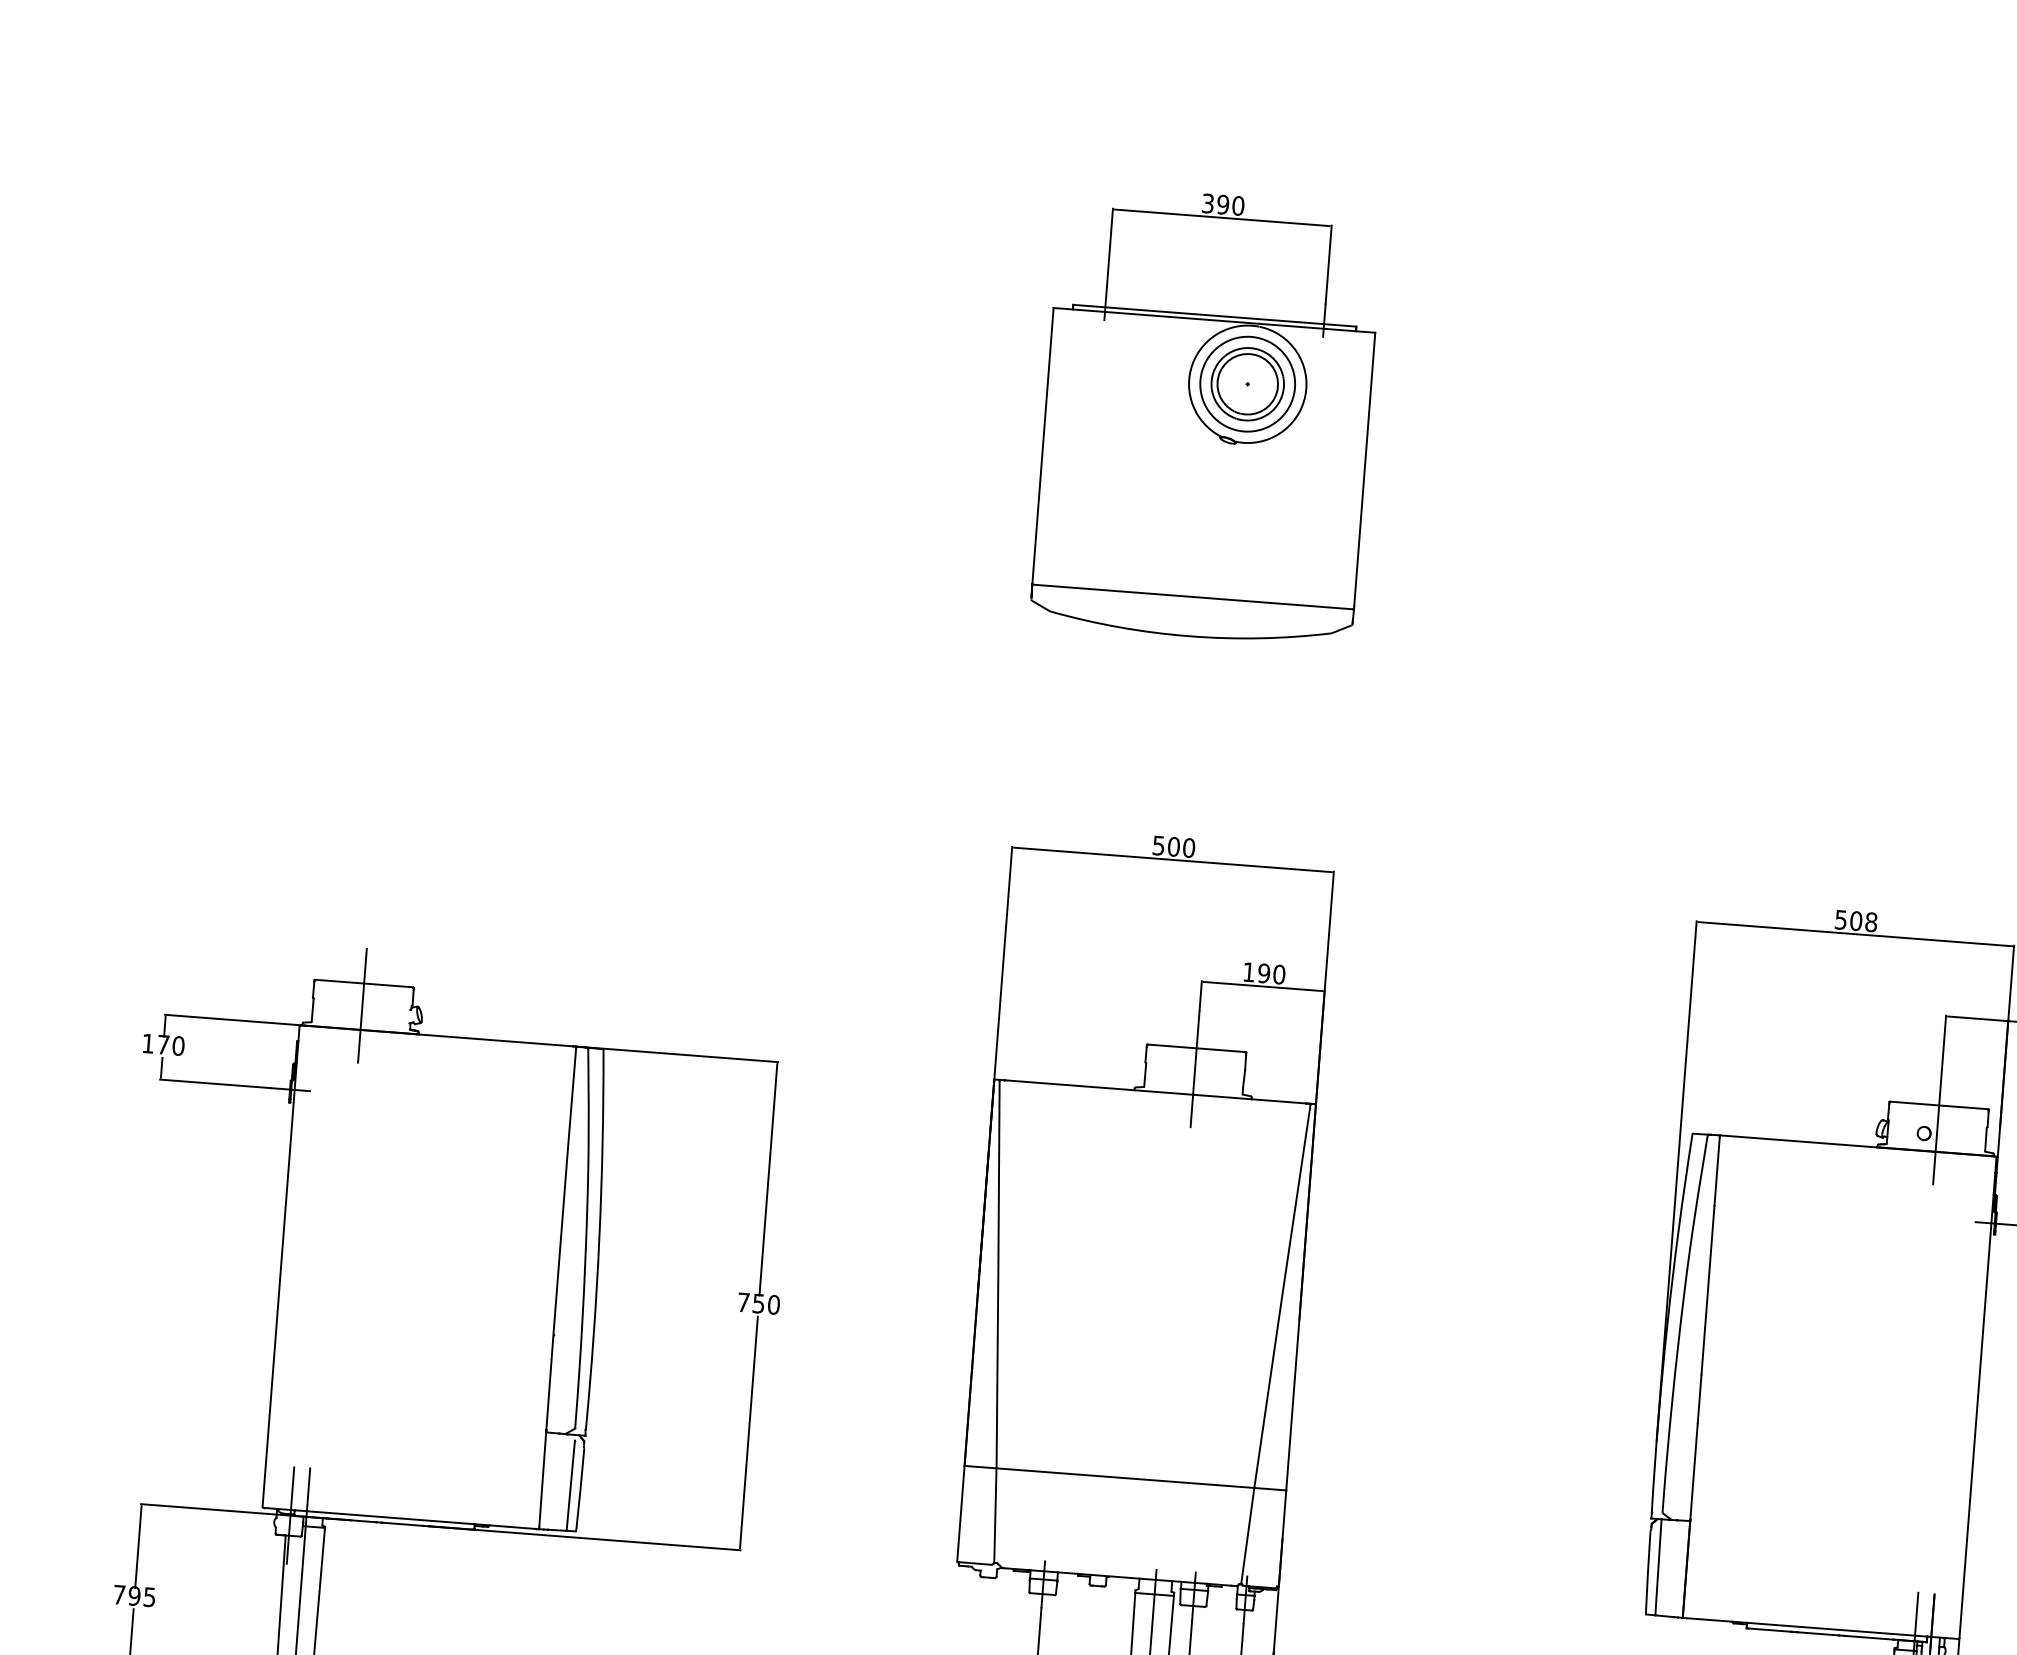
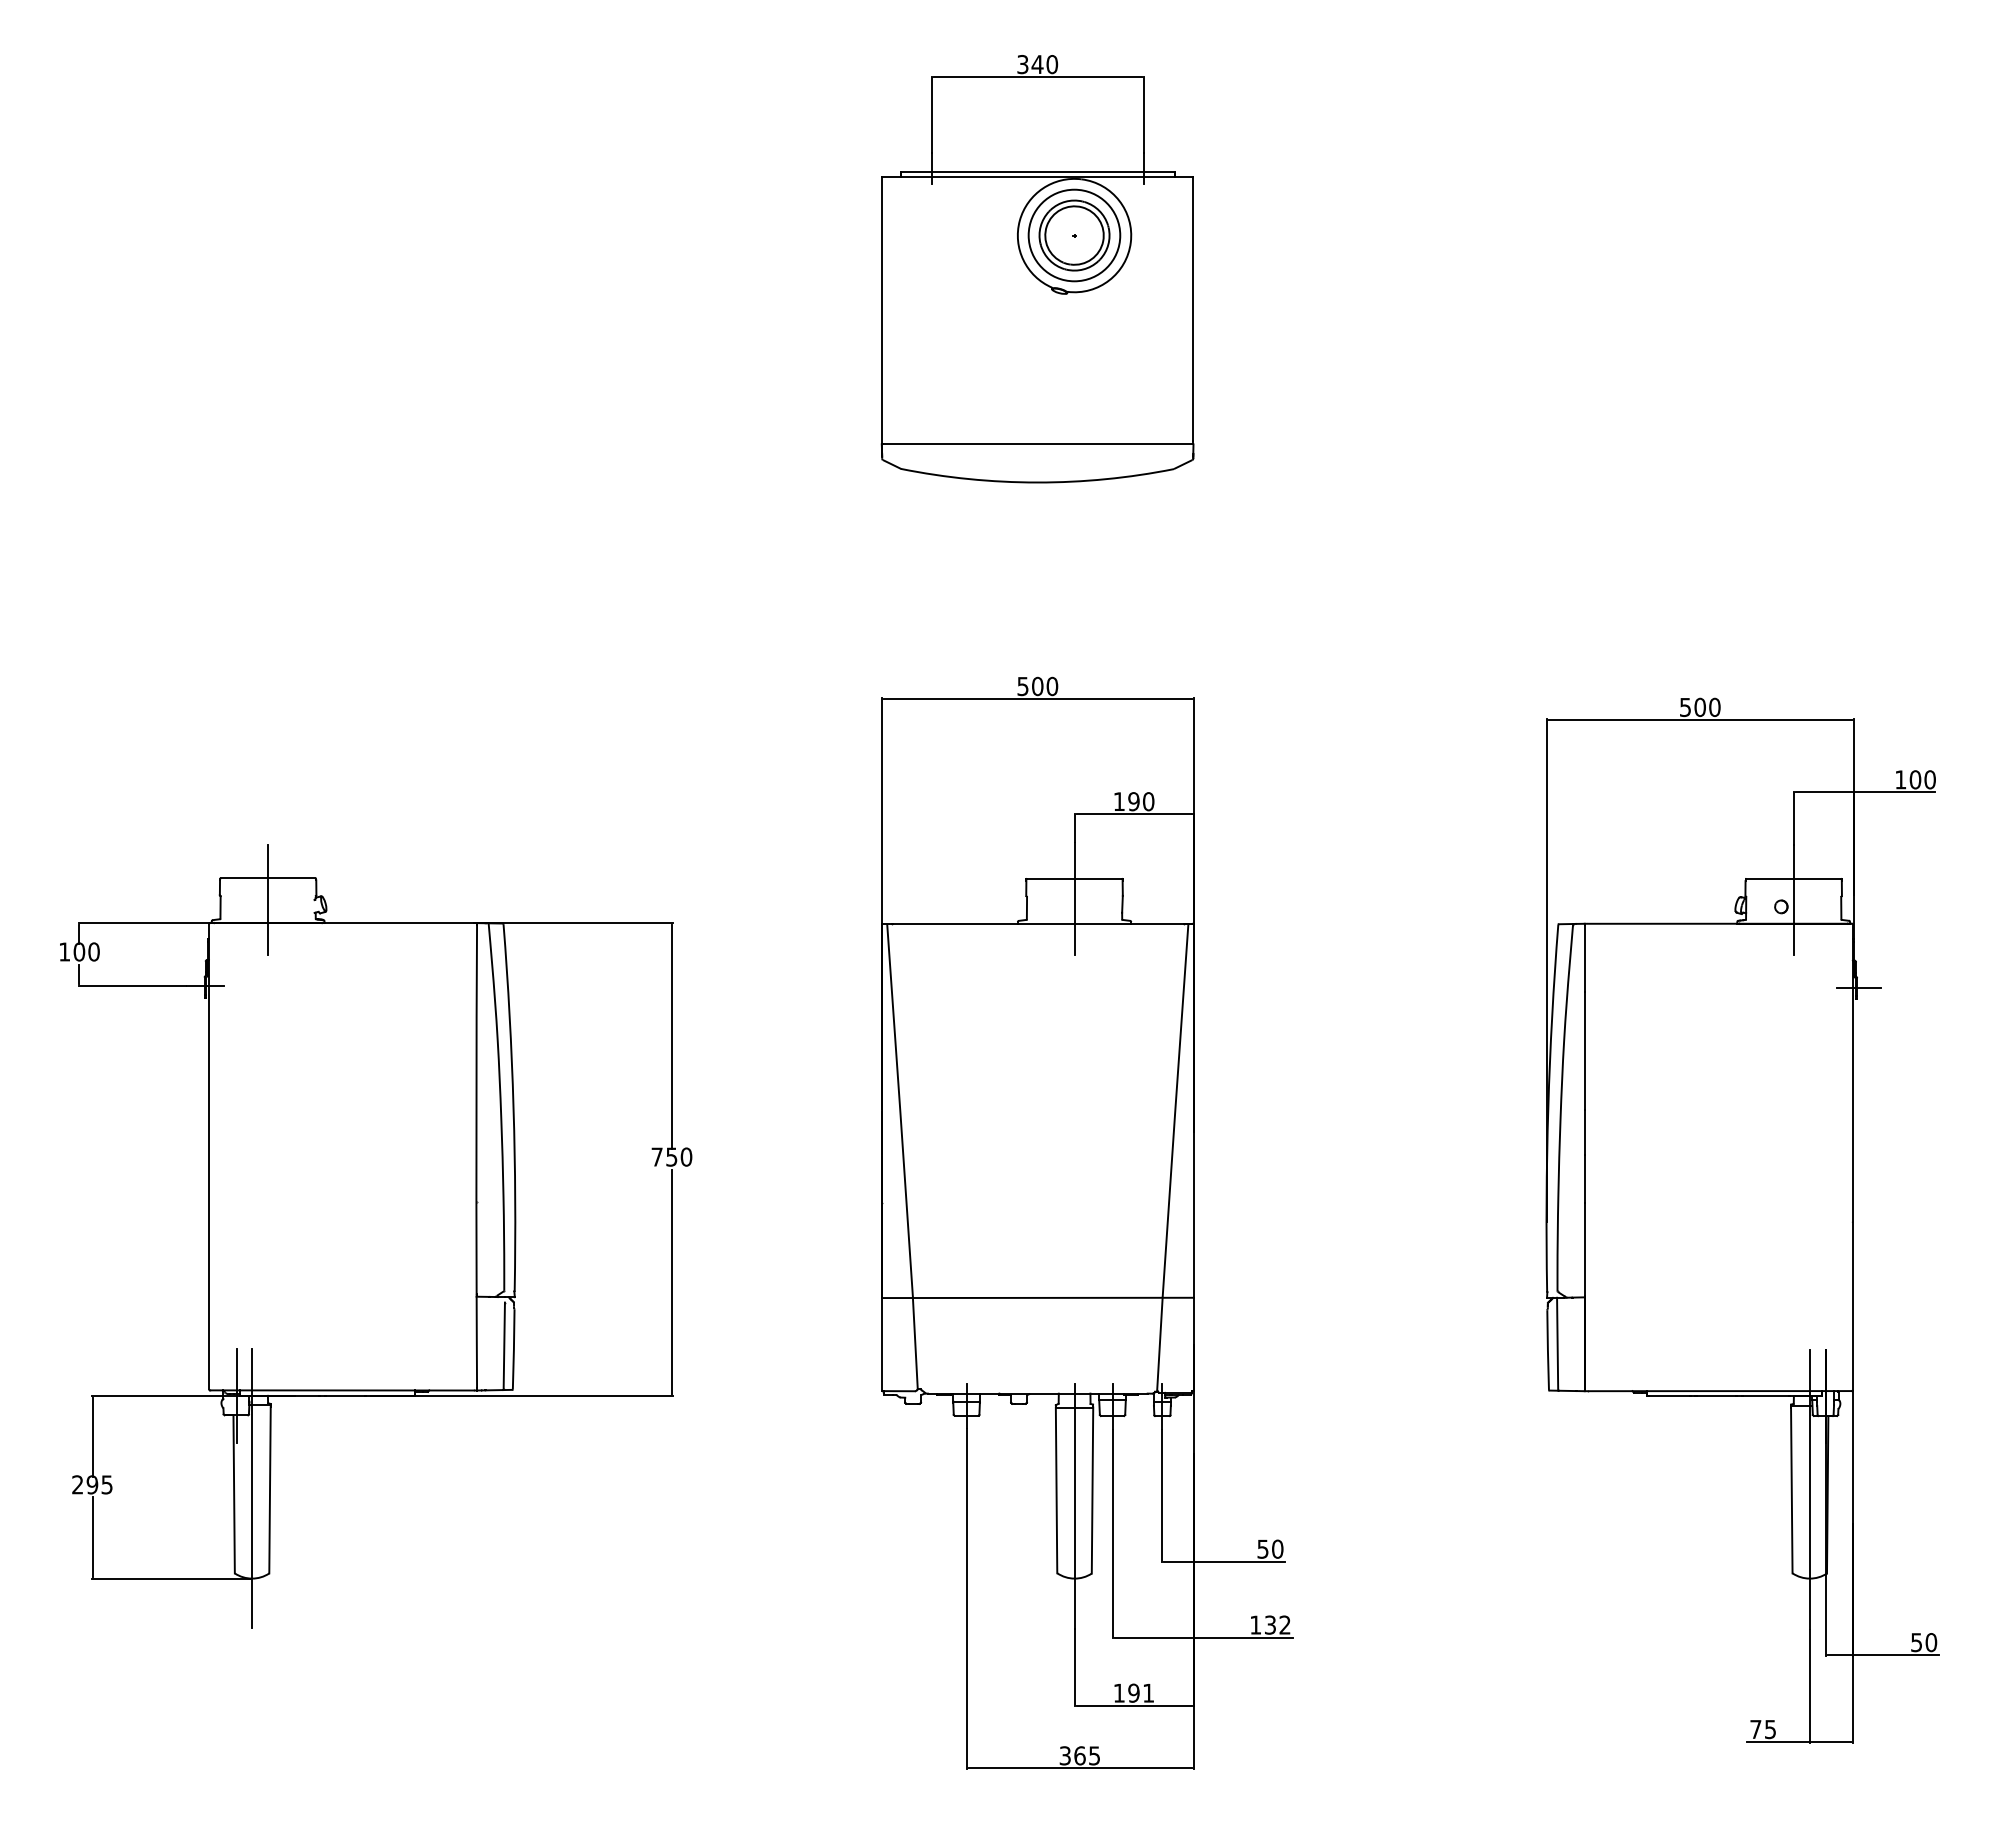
text: (1223, 204) -> (1037, 64), 390 -> 340
text: (1871, 922) -> (1714, 707), 508 -> 500
text: (163, 1044) -> (79, 951), 170 -> 100
text: (119, 1594) -> (77, 1484), 795 -> 295

